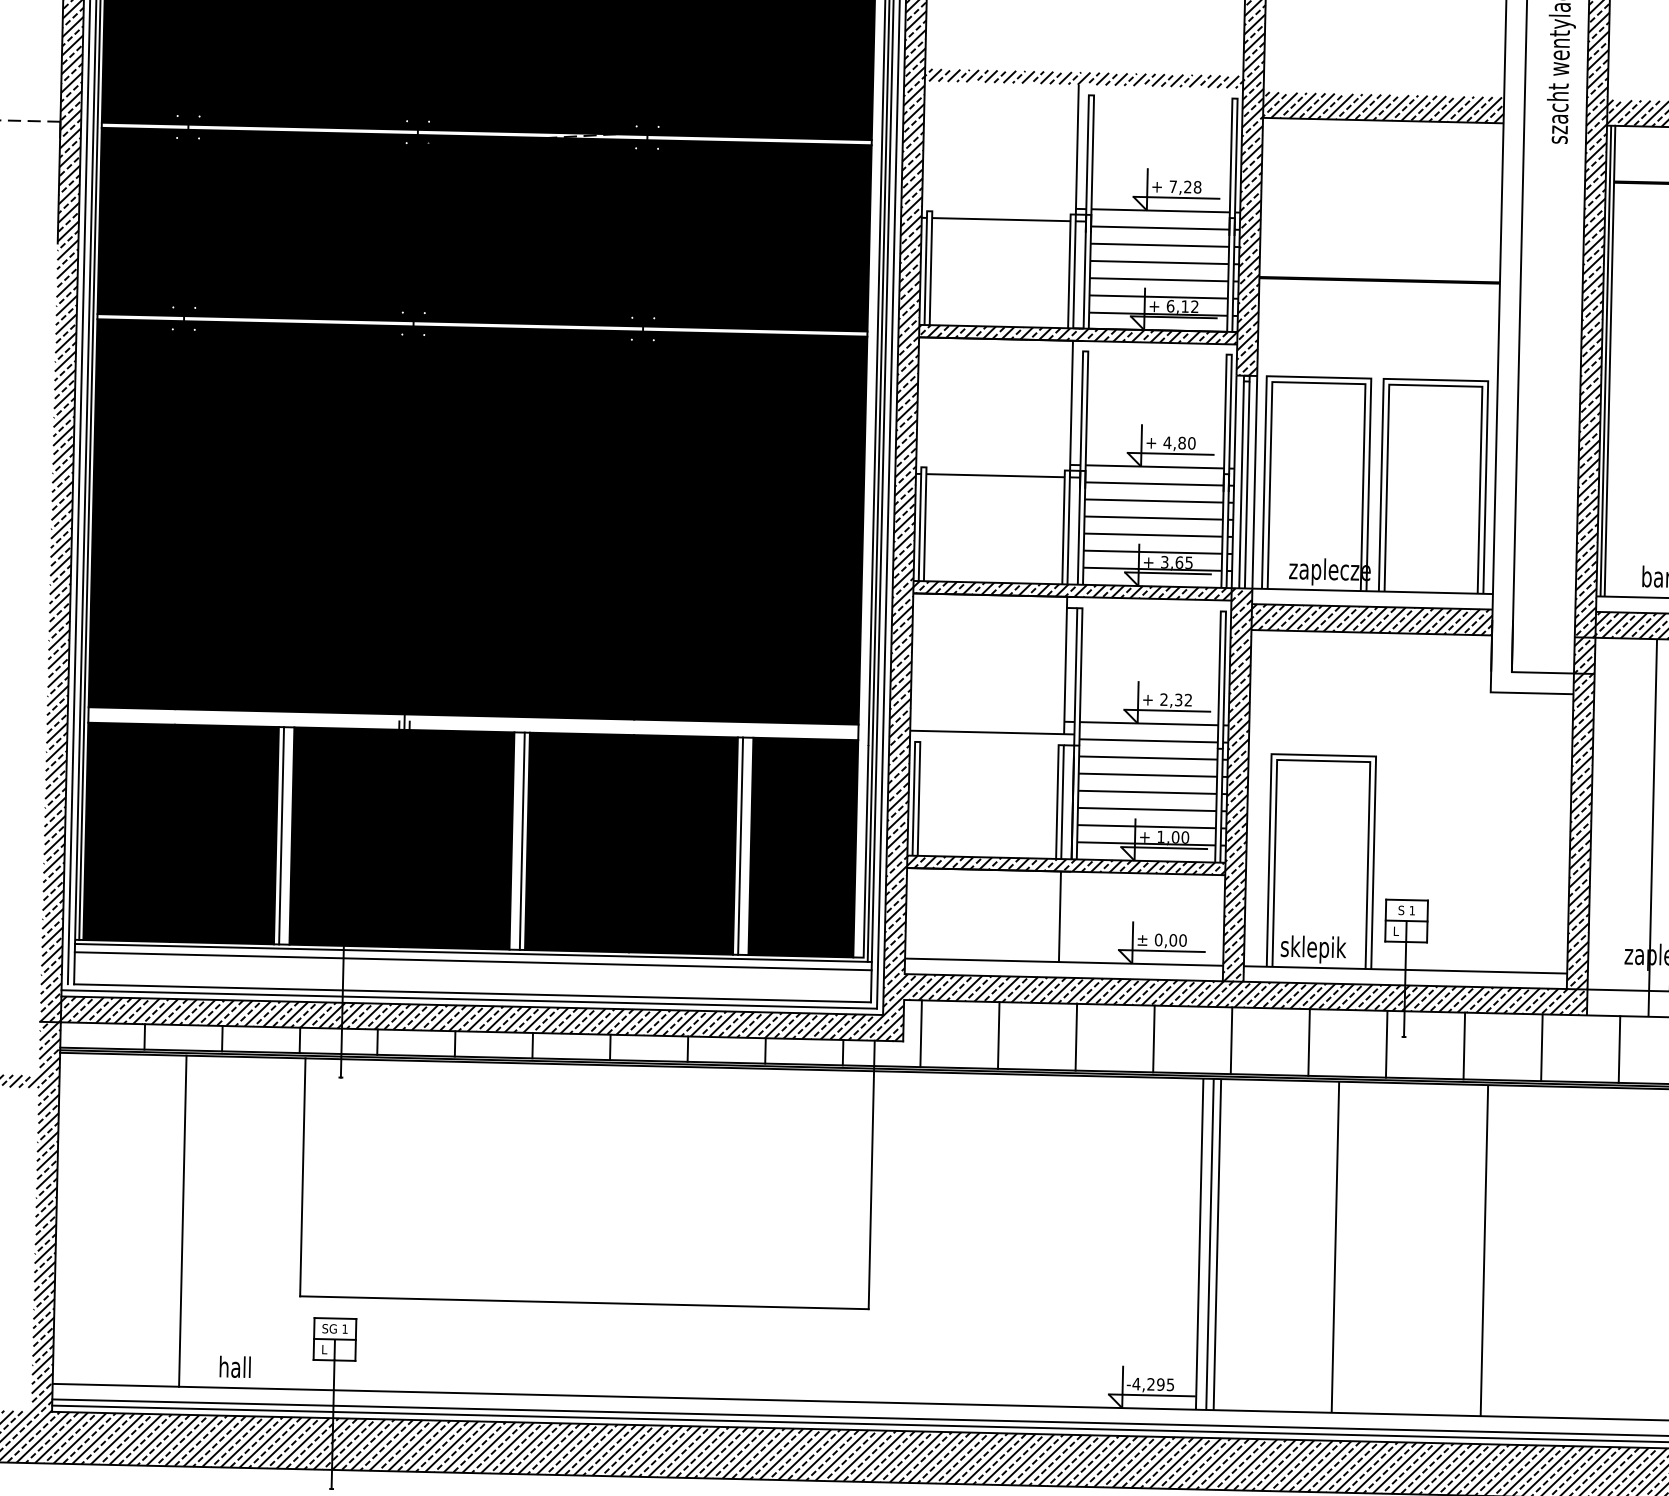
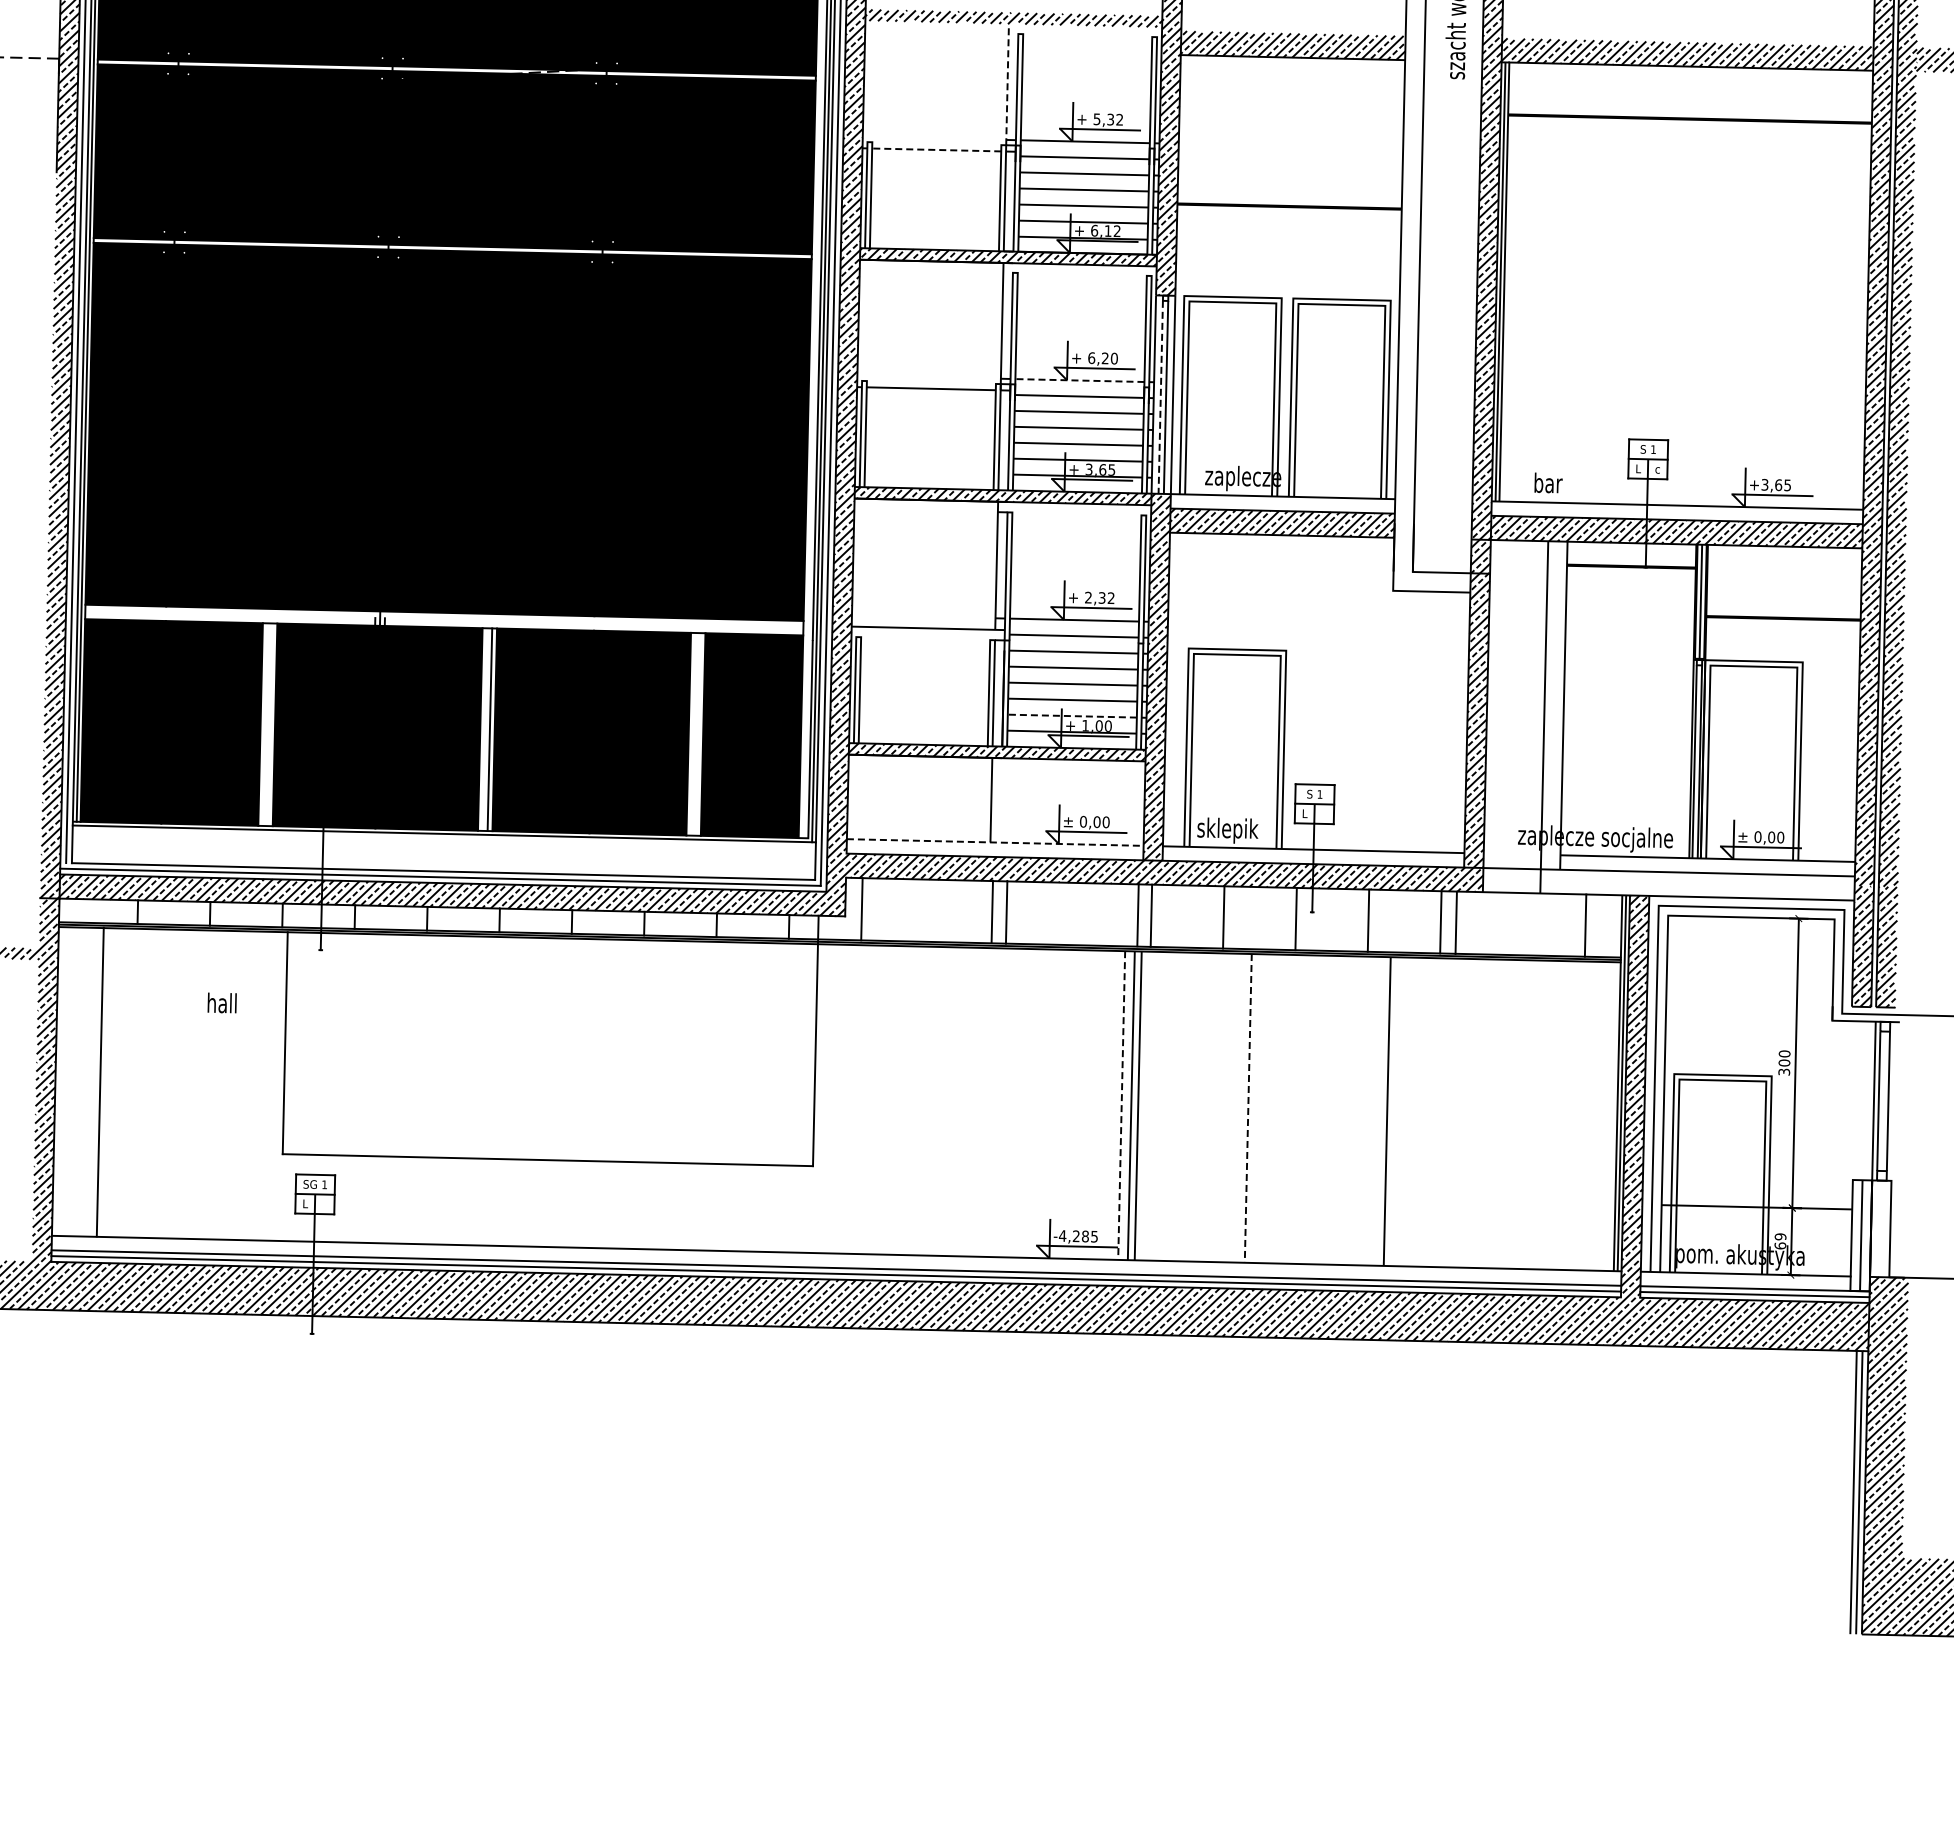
line: (1077, 149) -> (1007, 84), solid -> dashed
text: (1185, 186) -> (1108, 119), 7,28 -> 5,32
line: (1001, 219) -> (936, 149), solid -> dashed
text: (1173, 443) -> (1097, 358), 4,80 -> 6,20
line: (1154, 466) -> (1079, 380), solid -> dashed
line: (1241, 485) -> (1160, 397), solid -> dashed
line: (1146, 827) -> (1072, 716), solid -> dashed
line: (281, 835) -> (265, 724), removed
line: (740, 846) -> (693, 734), removed
line: (472, 961) -> (443, 841), removed
line: (1064, 962) -> (995, 842), solid -> dashed
line: (998, 1035) -> (992, 911), moved
line: (1153, 1039) -> (1137, 915), moved
line: (1618, 1049) -> (1455, 922), moved
line: (181, 1220) -> (99, 1081), moved
line: (1199, 1245) -> (1121, 1106), solid -> dashed
line: (1335, 1247) -> (1248, 1108), solid -> dashed
text: (234, 1366) -> (221, 1002), moved
text: (1160, 1384) -> (1085, 1236), -4,295 -> -4,285

